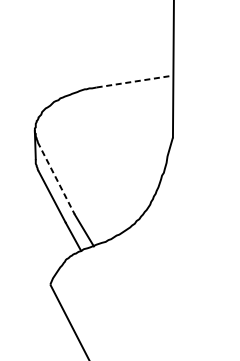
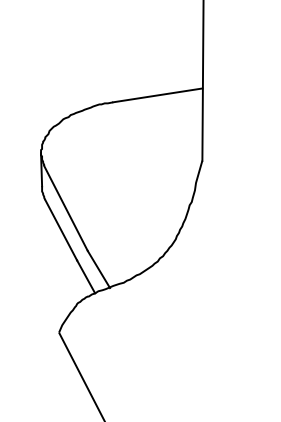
line: (135, 81) -> (158, 95), dashed -> solid
line: (55, 178) -> (65, 208), dashed -> solid

